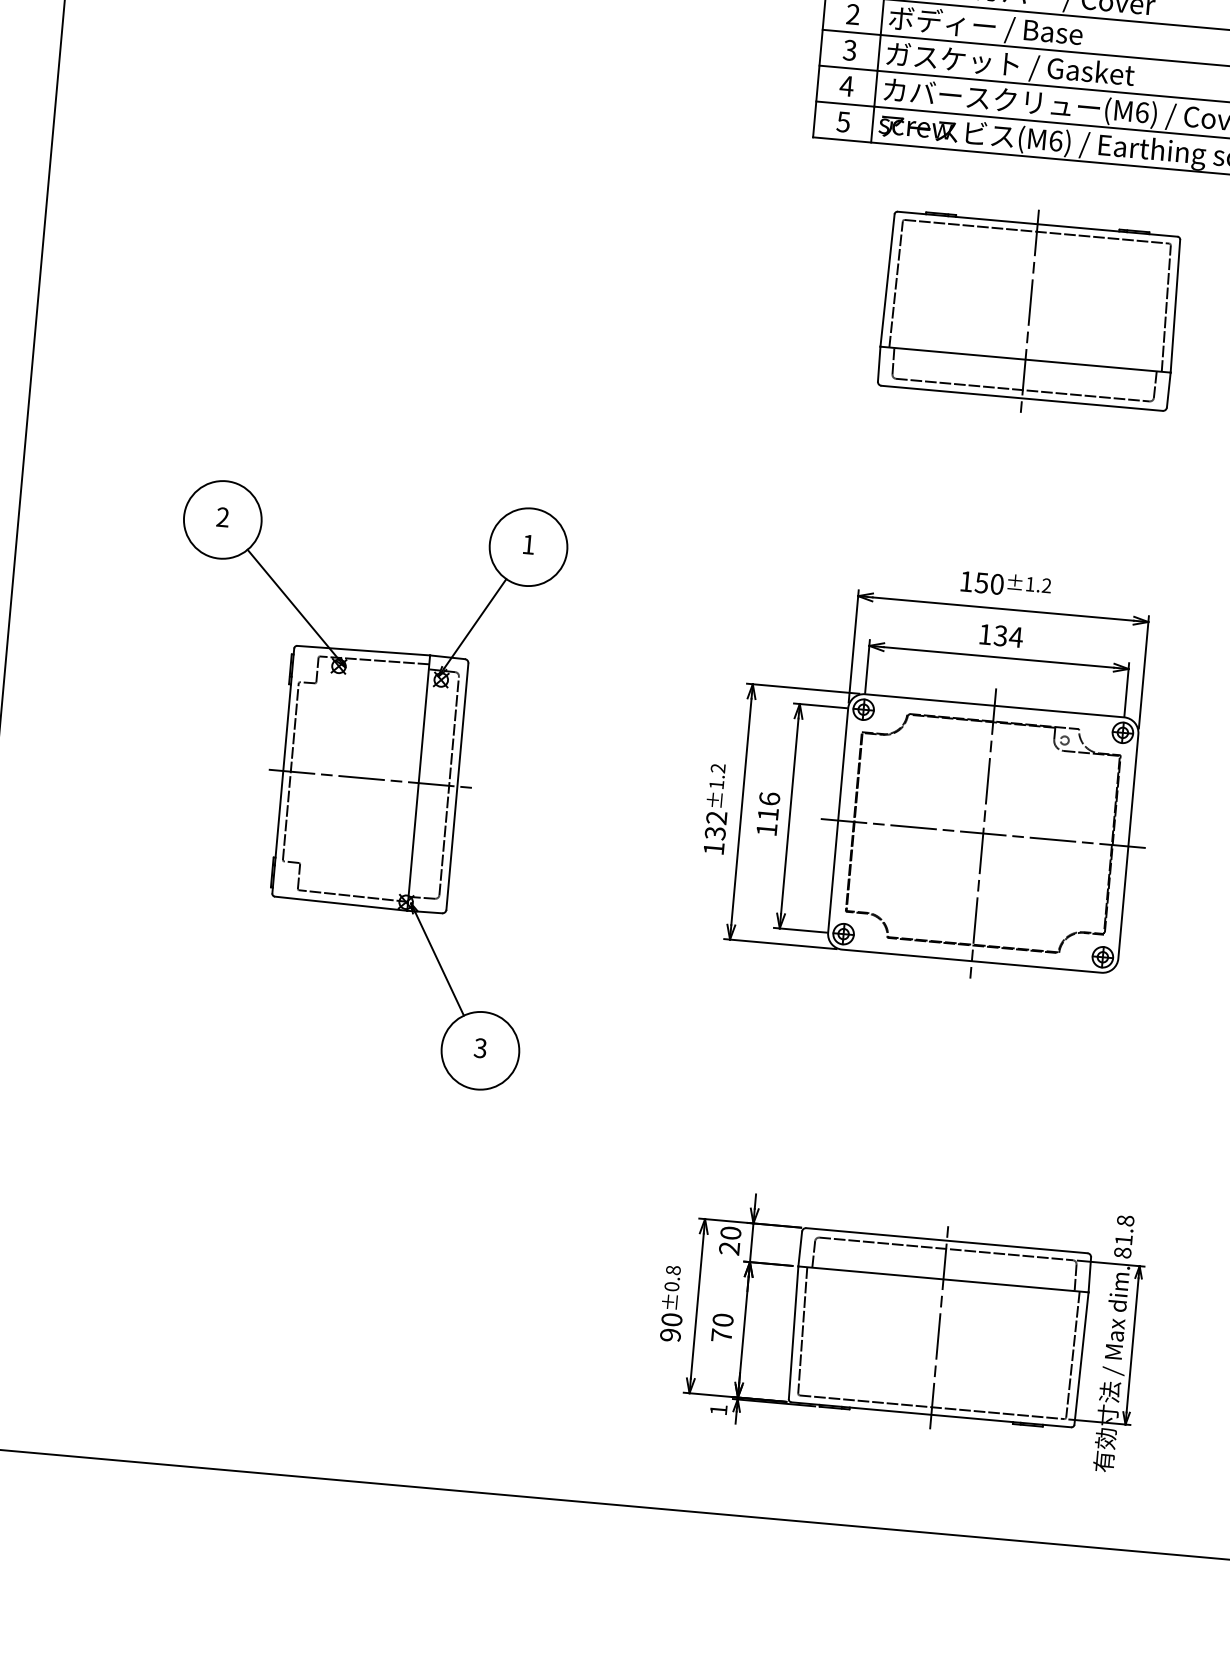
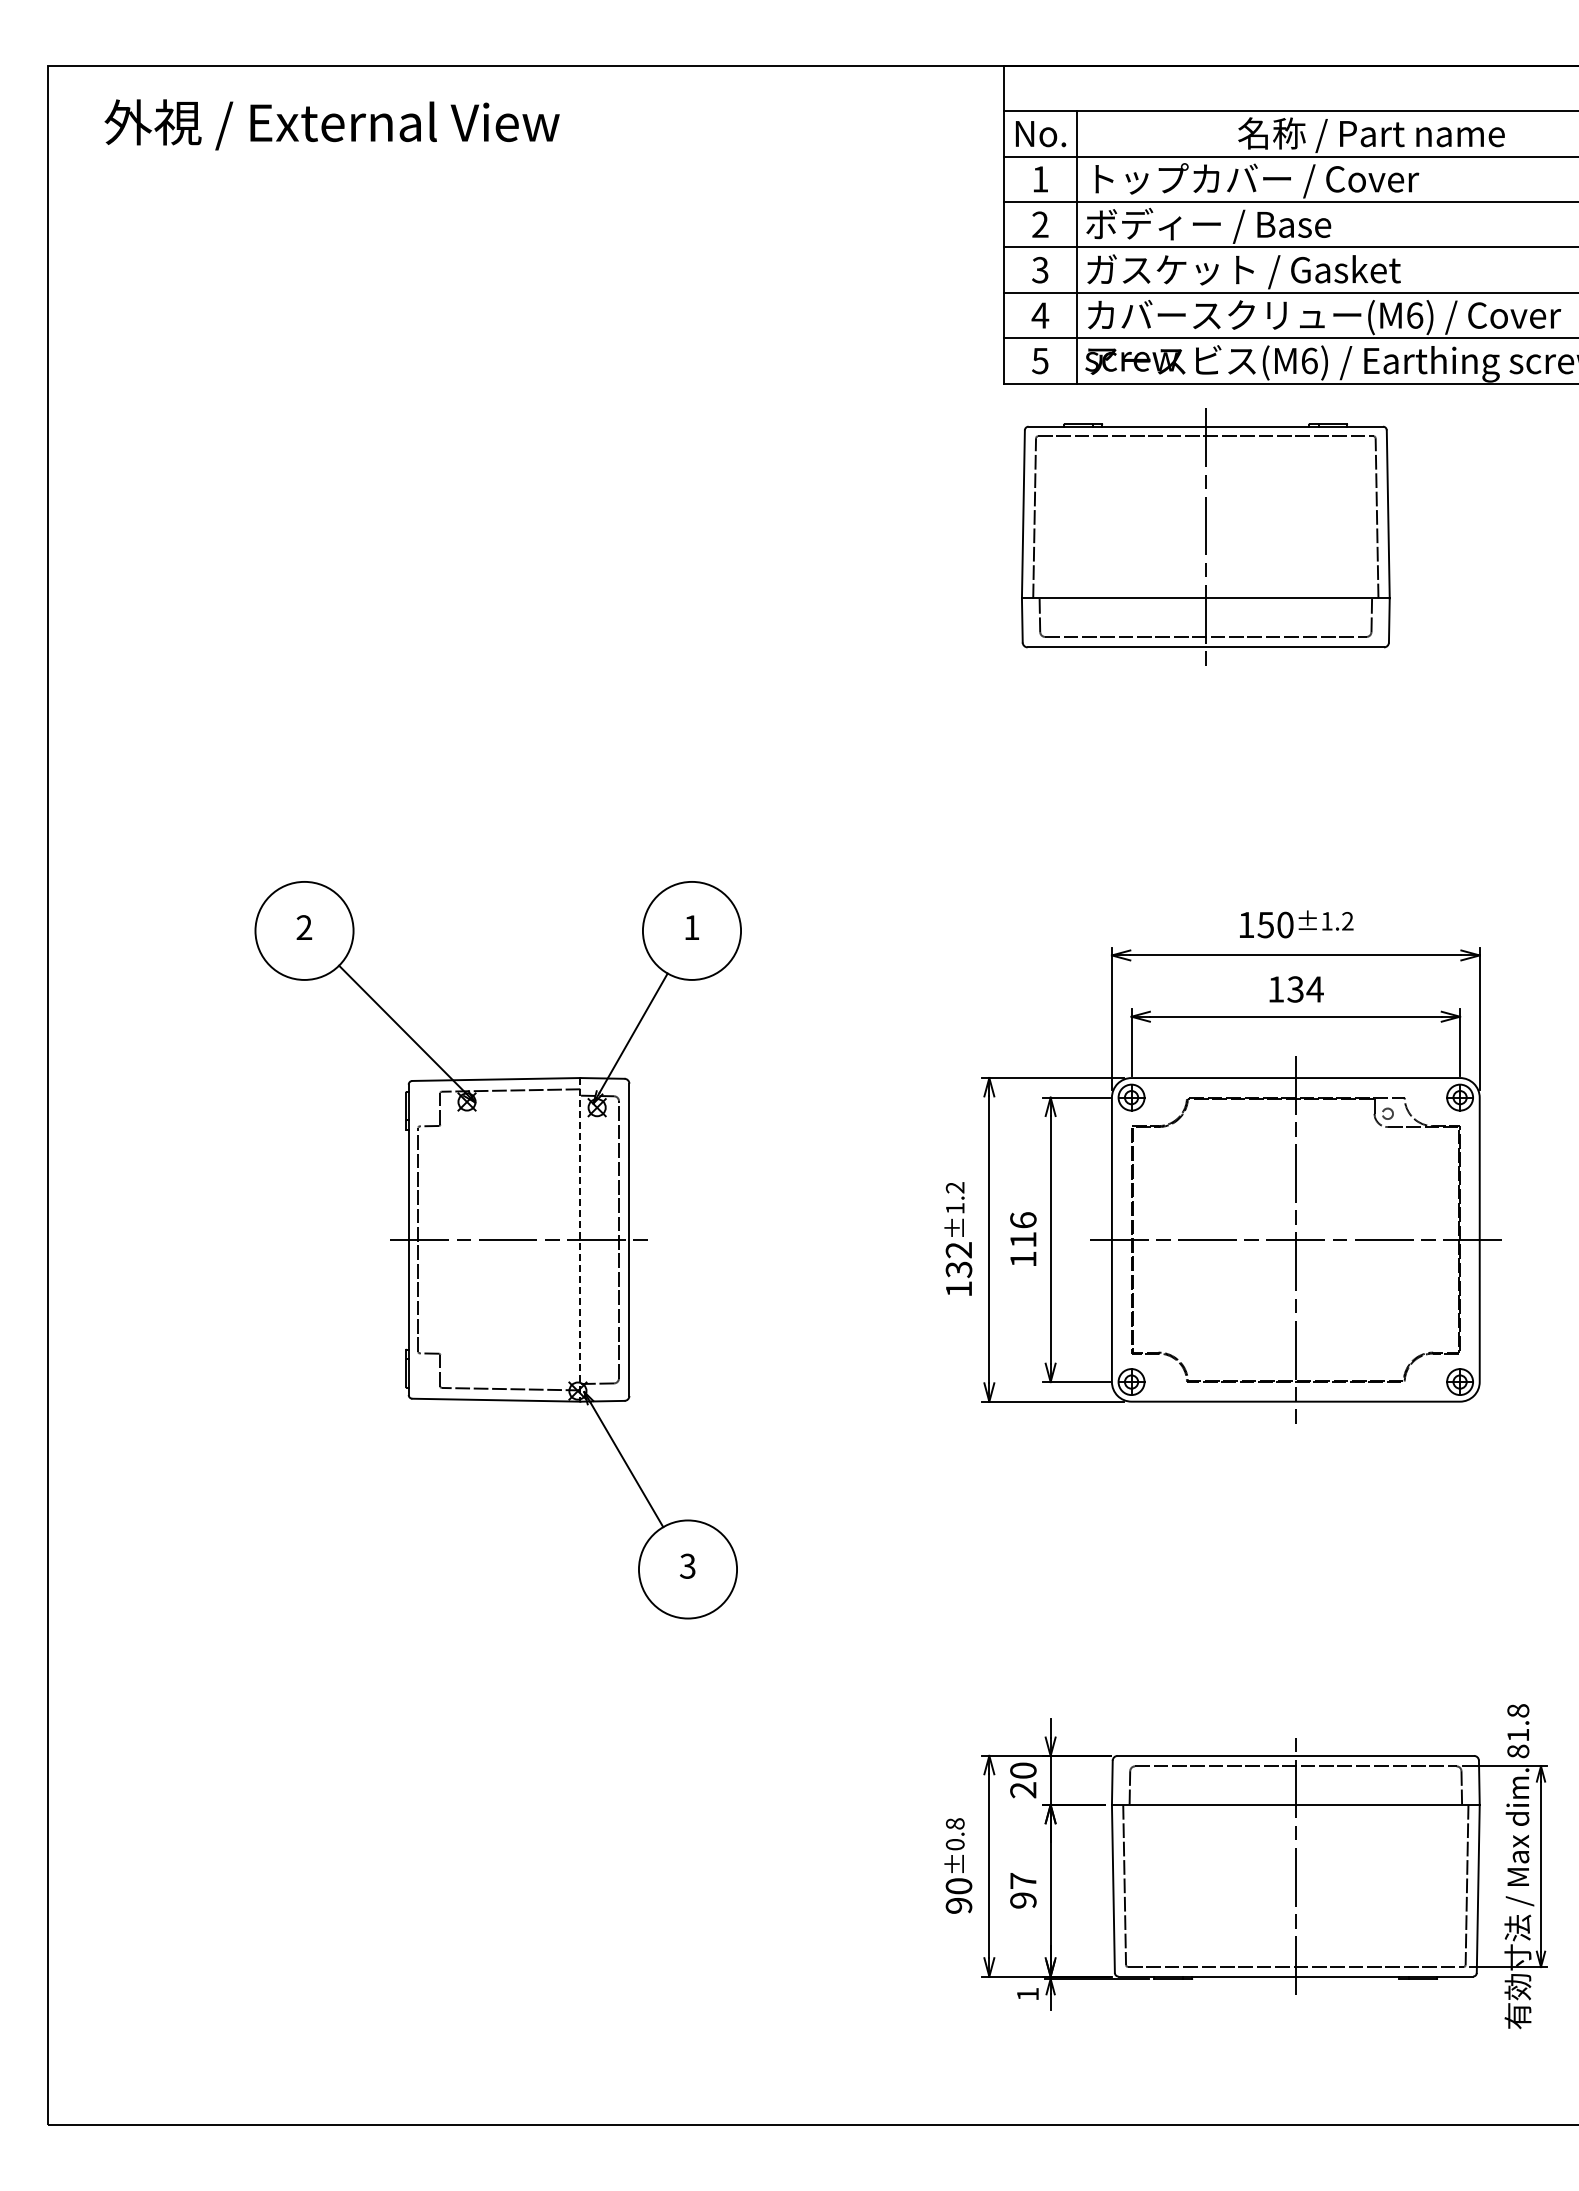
part: (1029, 310) -> (1205, 536), moved
line: (418, 782) -> (580, 1239), solid -> dashed
text: (722, 1327) -> (1023, 1890), 70 -> 97

